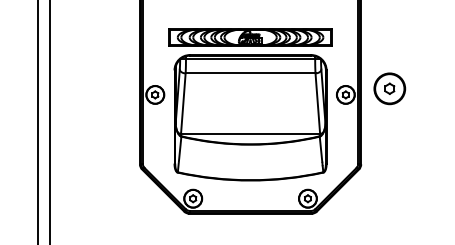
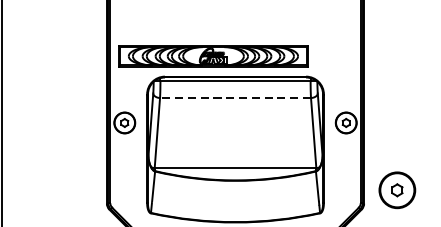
part: (250, 37) -> (213, 56), moved
line: (250, 73) -> (235, 98), solid -> dashed
part: (389, 88) -> (397, 189), moved

